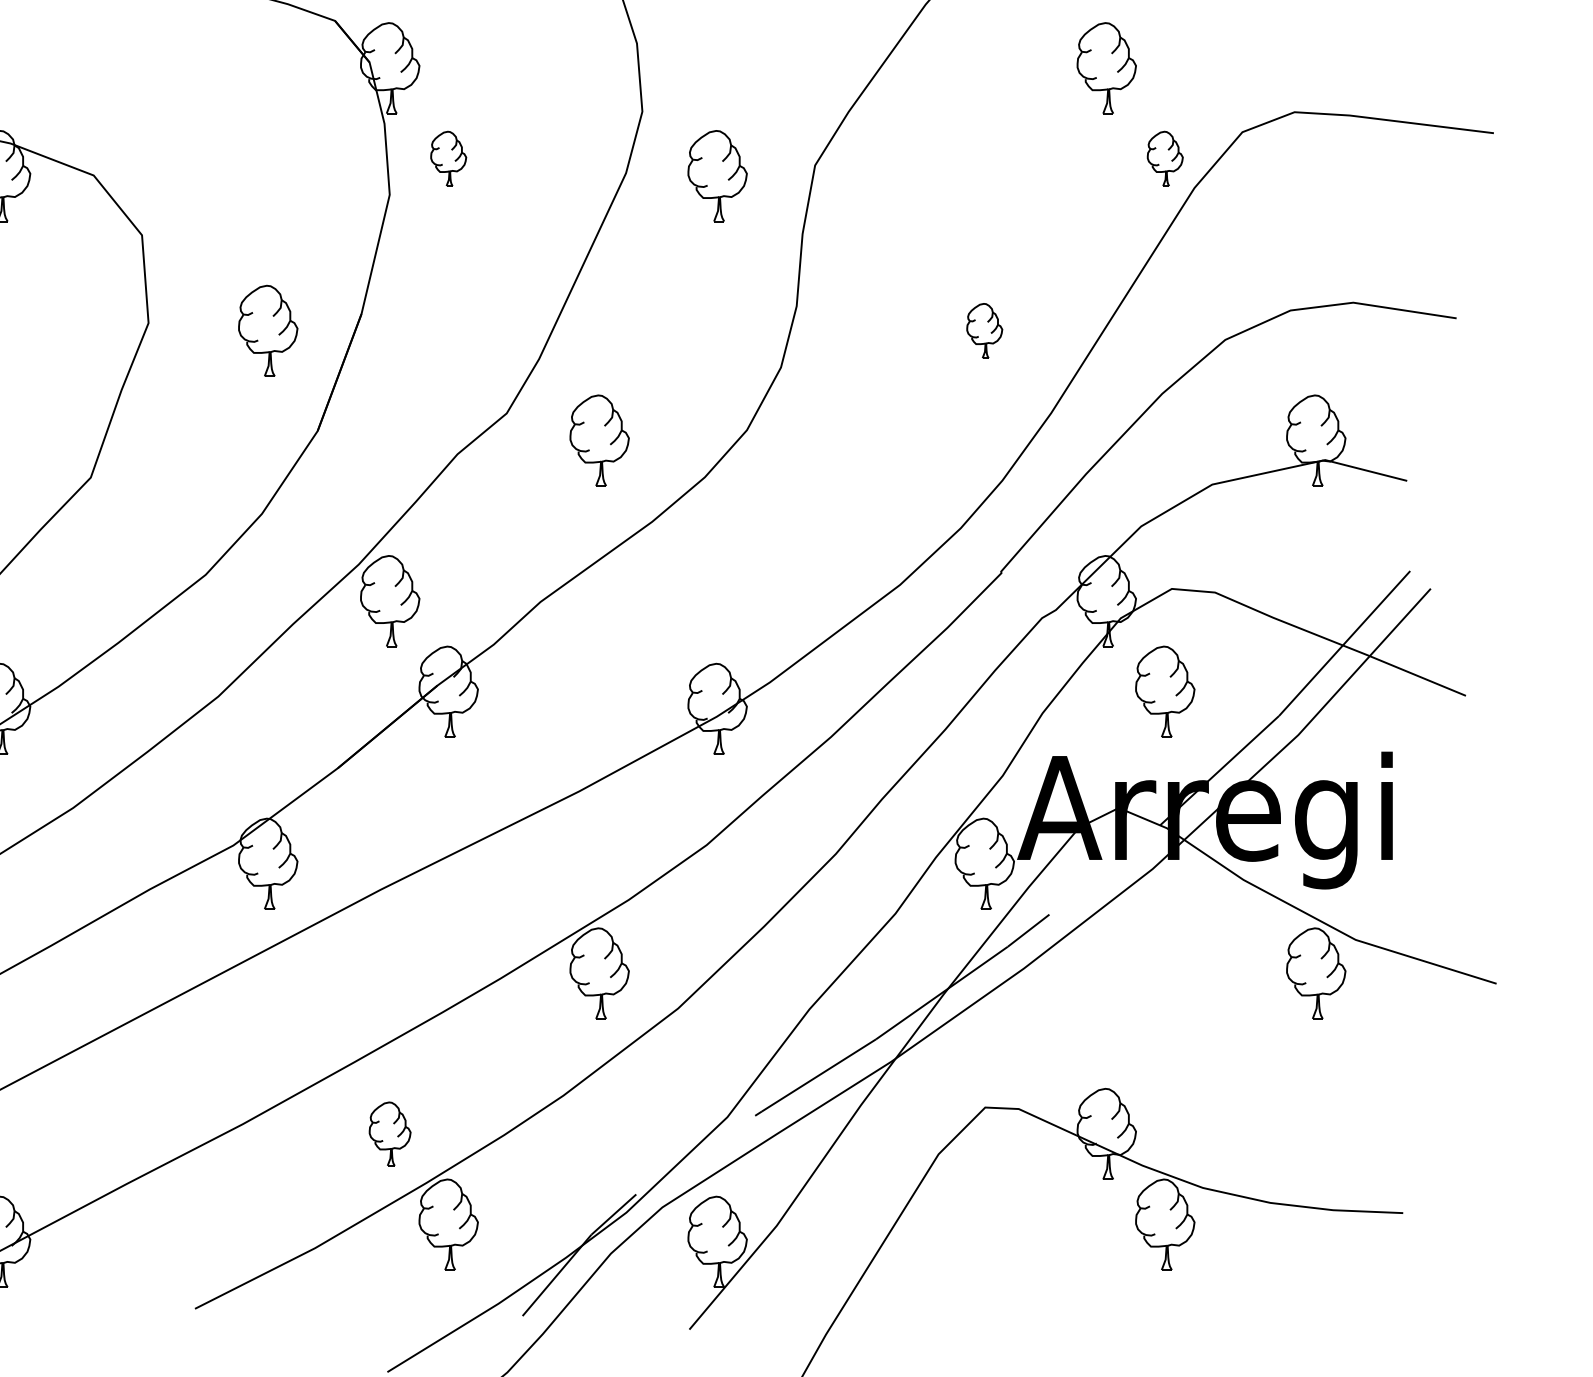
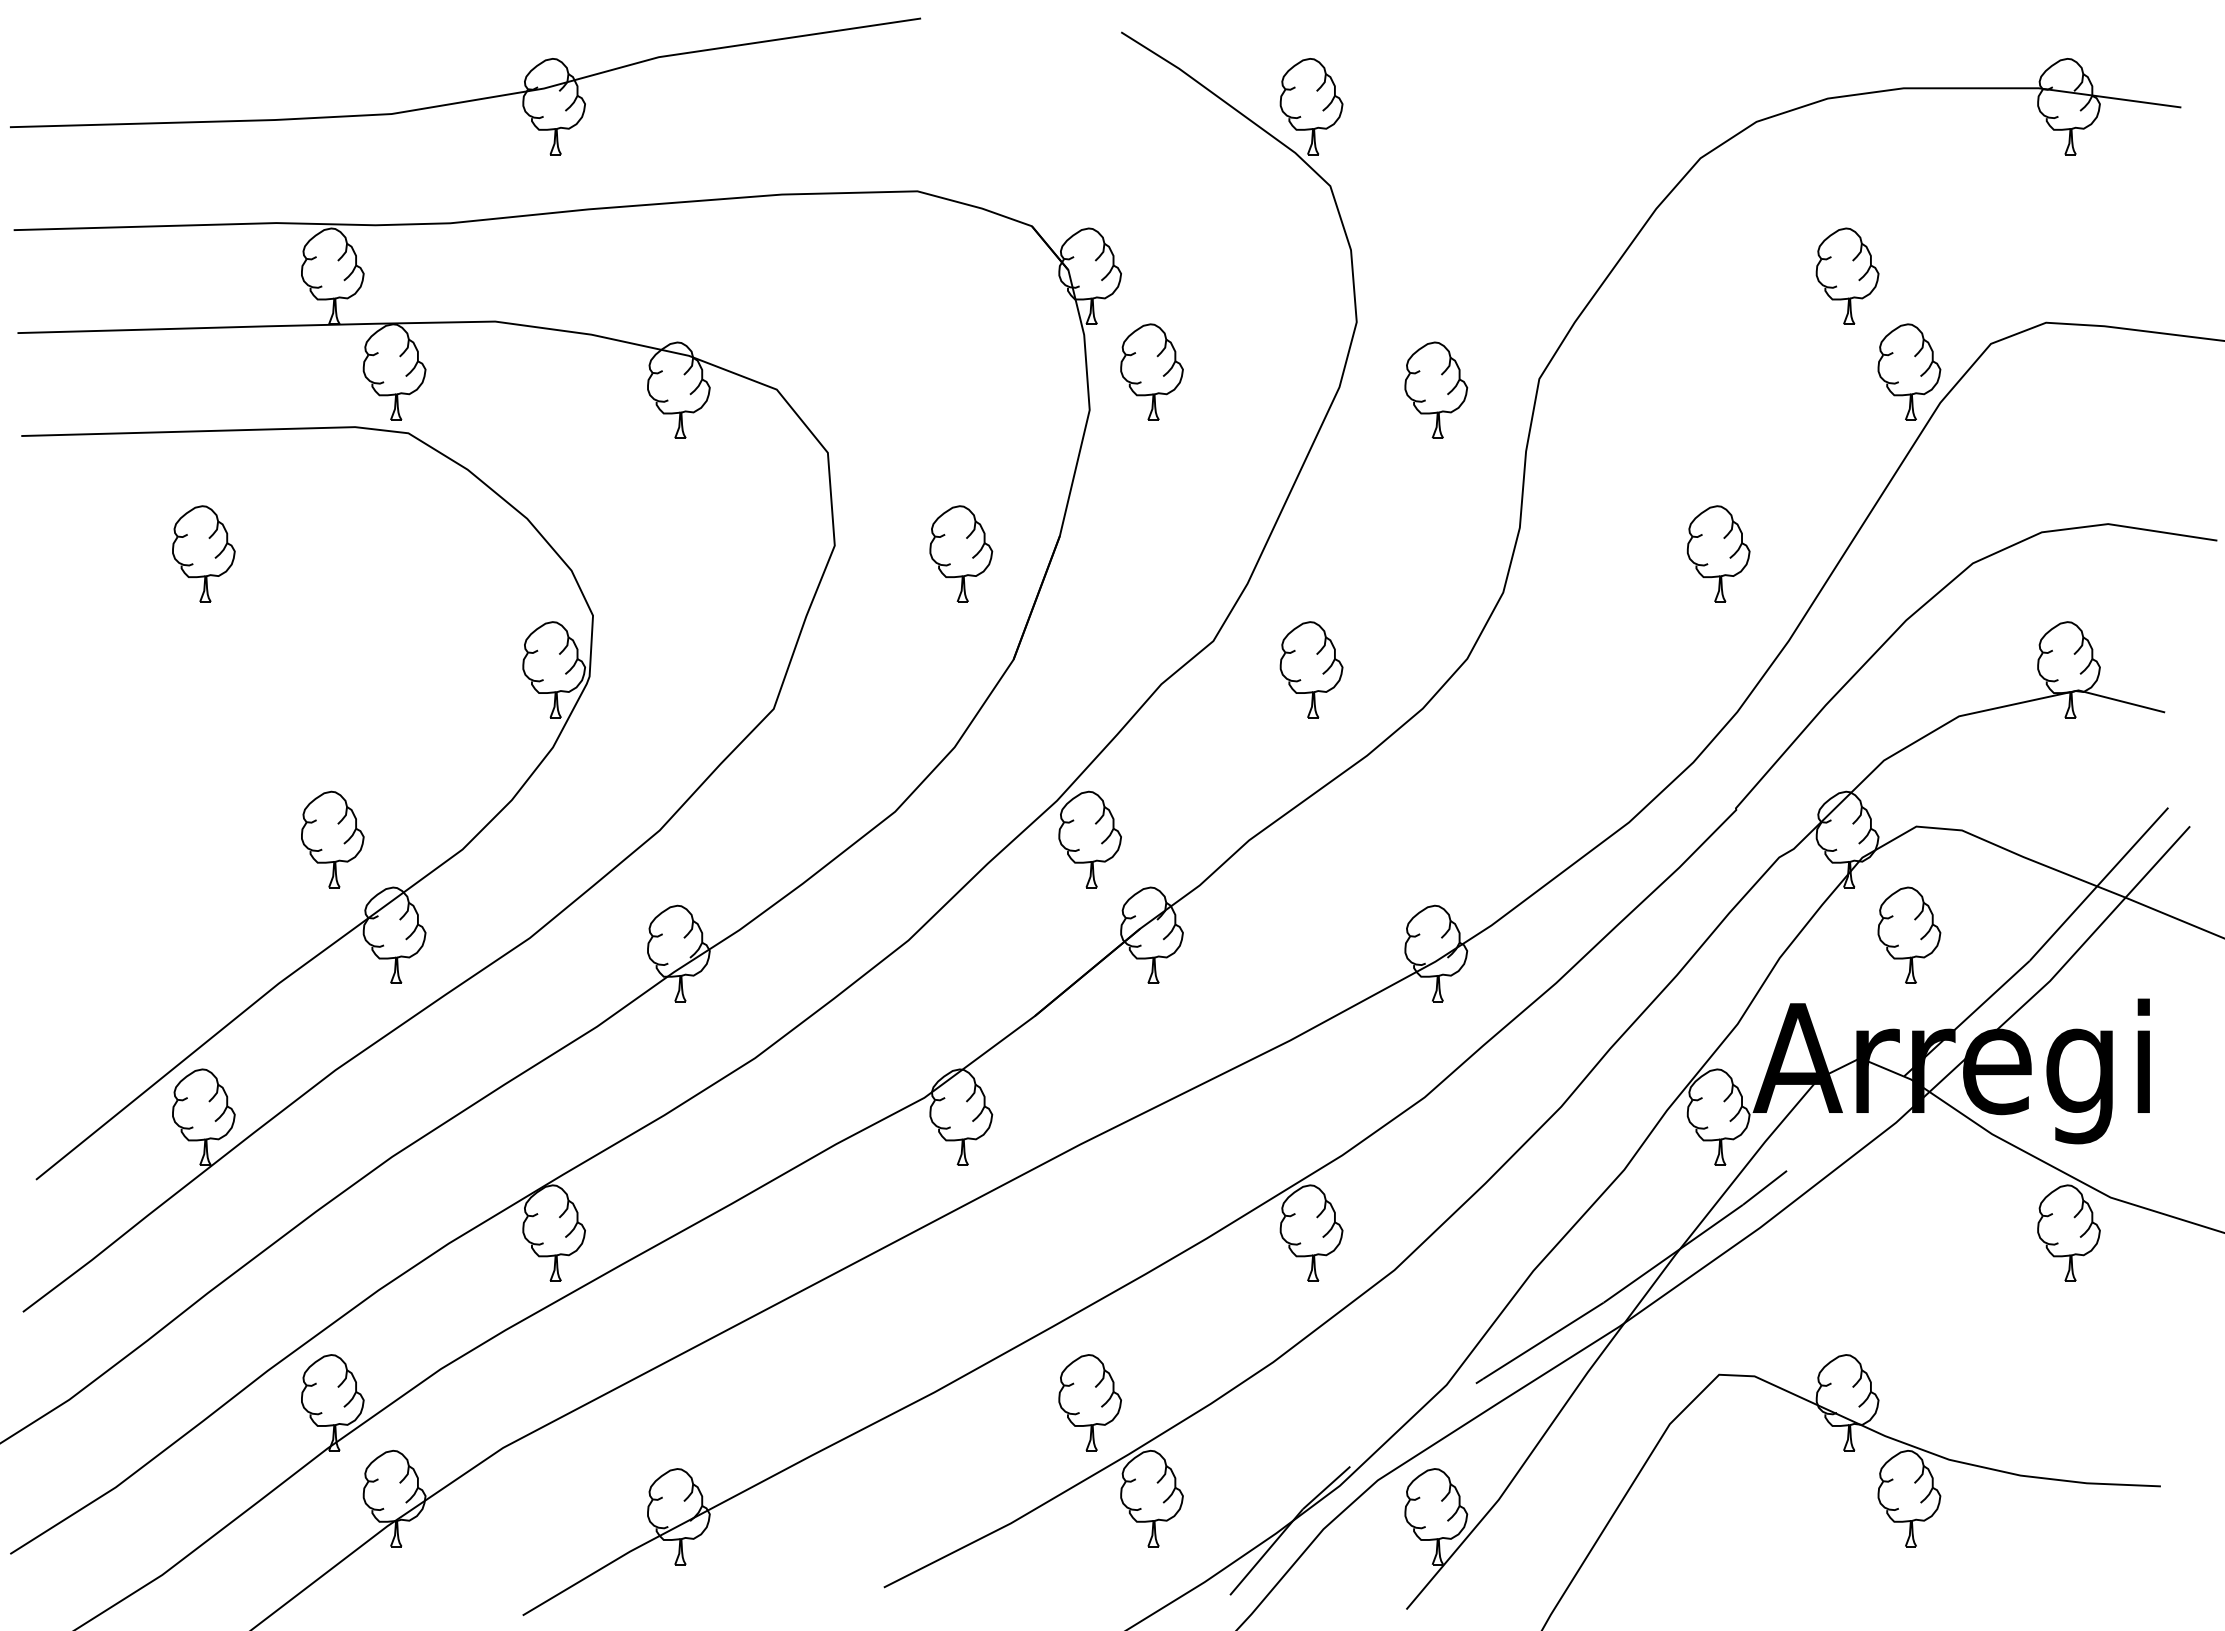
part: (448, 158) -> (1151, 371), size x1.67
part: (1165, 158) -> (1909, 371), size x1.67
part: (984, 330) -> (1718, 553), size x1.67
part: (389, 1133) -> (1089, 1402), size x1.43

